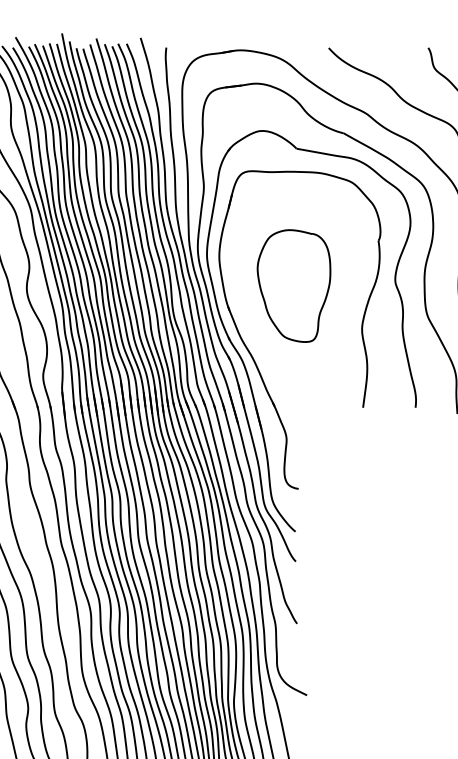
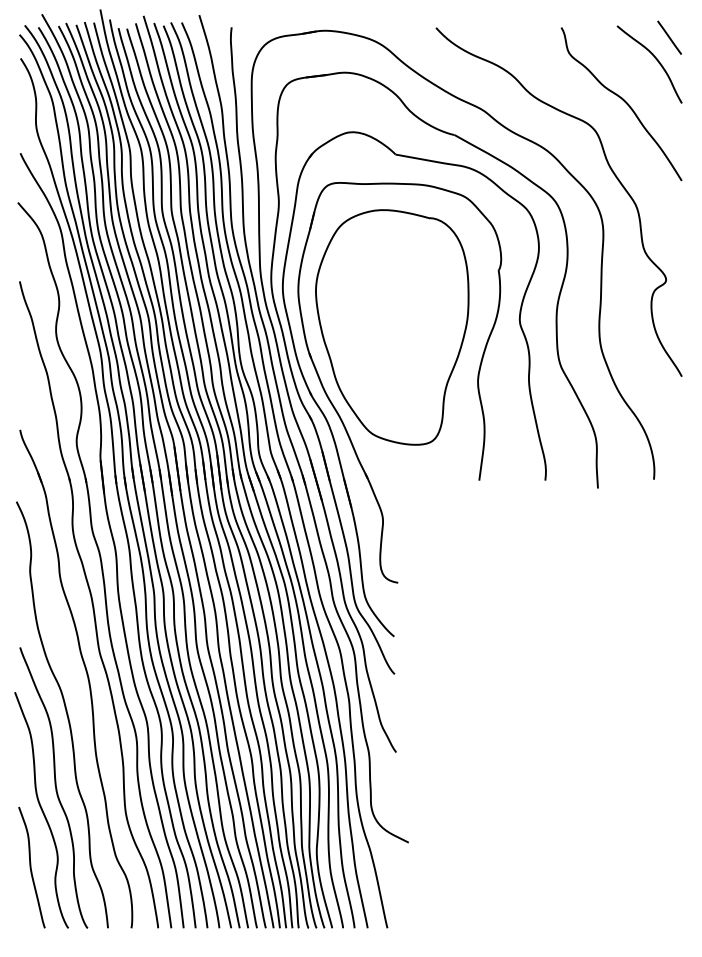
part: (294, 286) -> (392, 327), size x1.67

